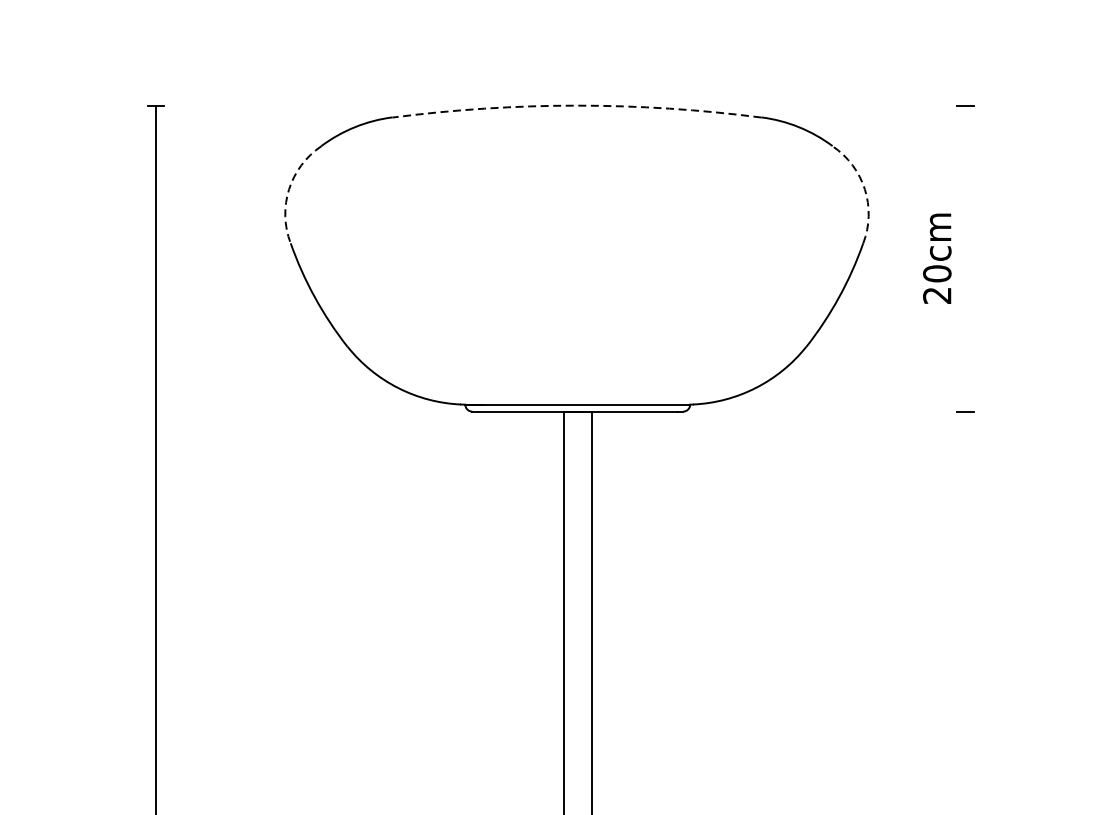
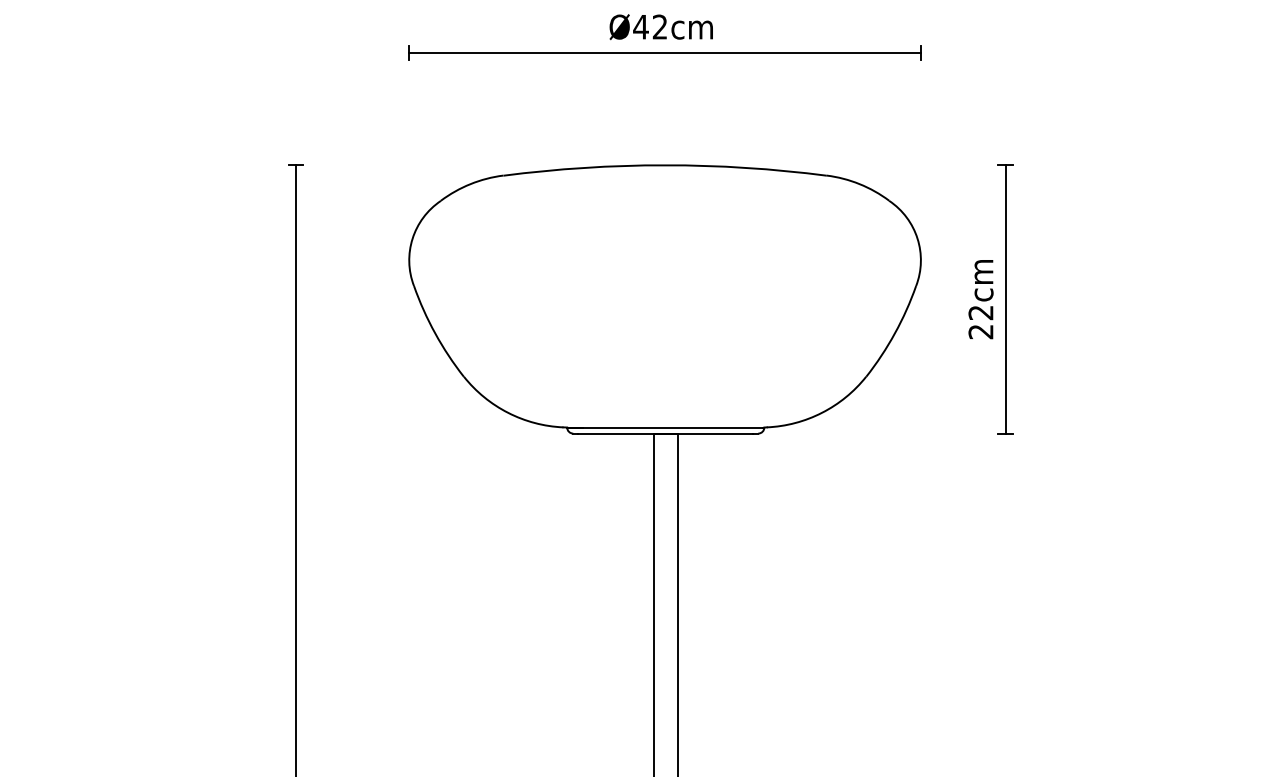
arc: (577, 105) -> (665, 165), dashed -> solid
arc: (288, 189) -> (412, 238), dashed -> solid
arc: (864, 189) -> (917, 238), dashed -> solid
line: (965, 258) -> (1005, 299), added
text: (936, 273) -> (980, 312), 20cm -> 22cm

